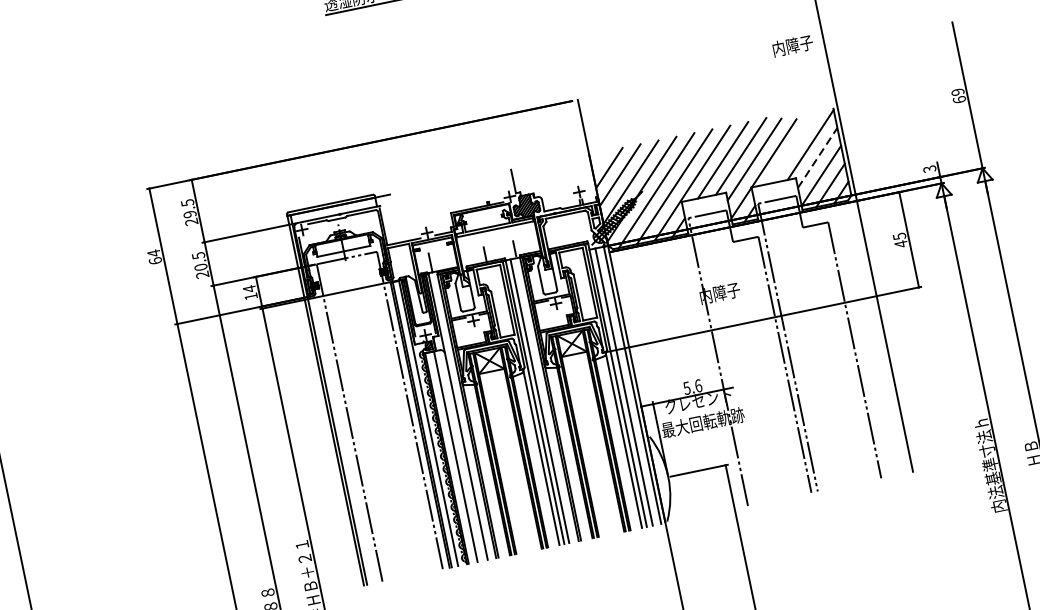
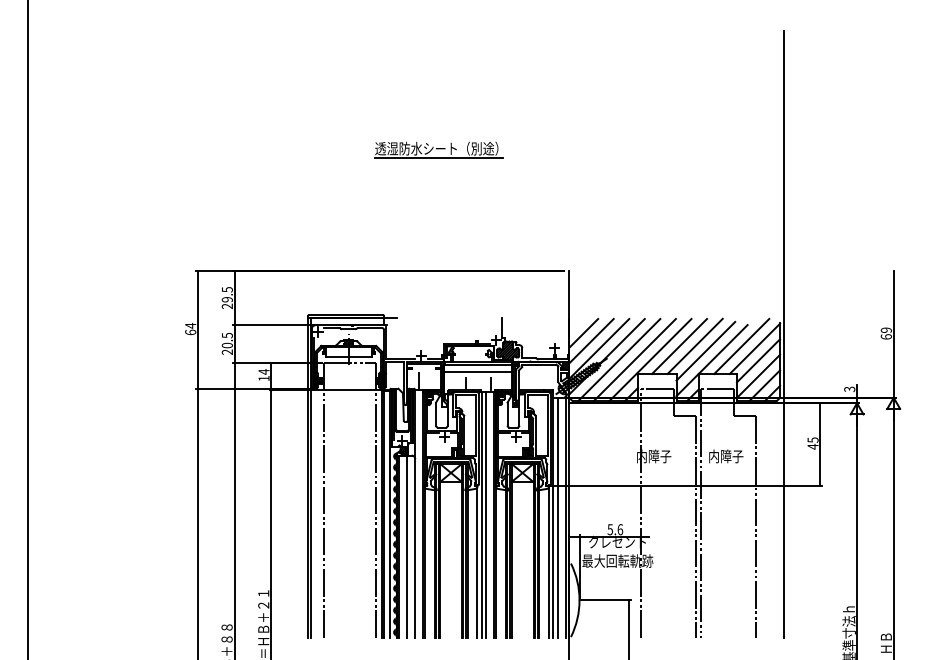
text: (793, 45) -> (726, 456), moved
line: (794, 144) -> (741, 345), added
line: (817, 157) -> (758, 360), dashed -> solid
line: (497, 238) -> (478, 372), added

